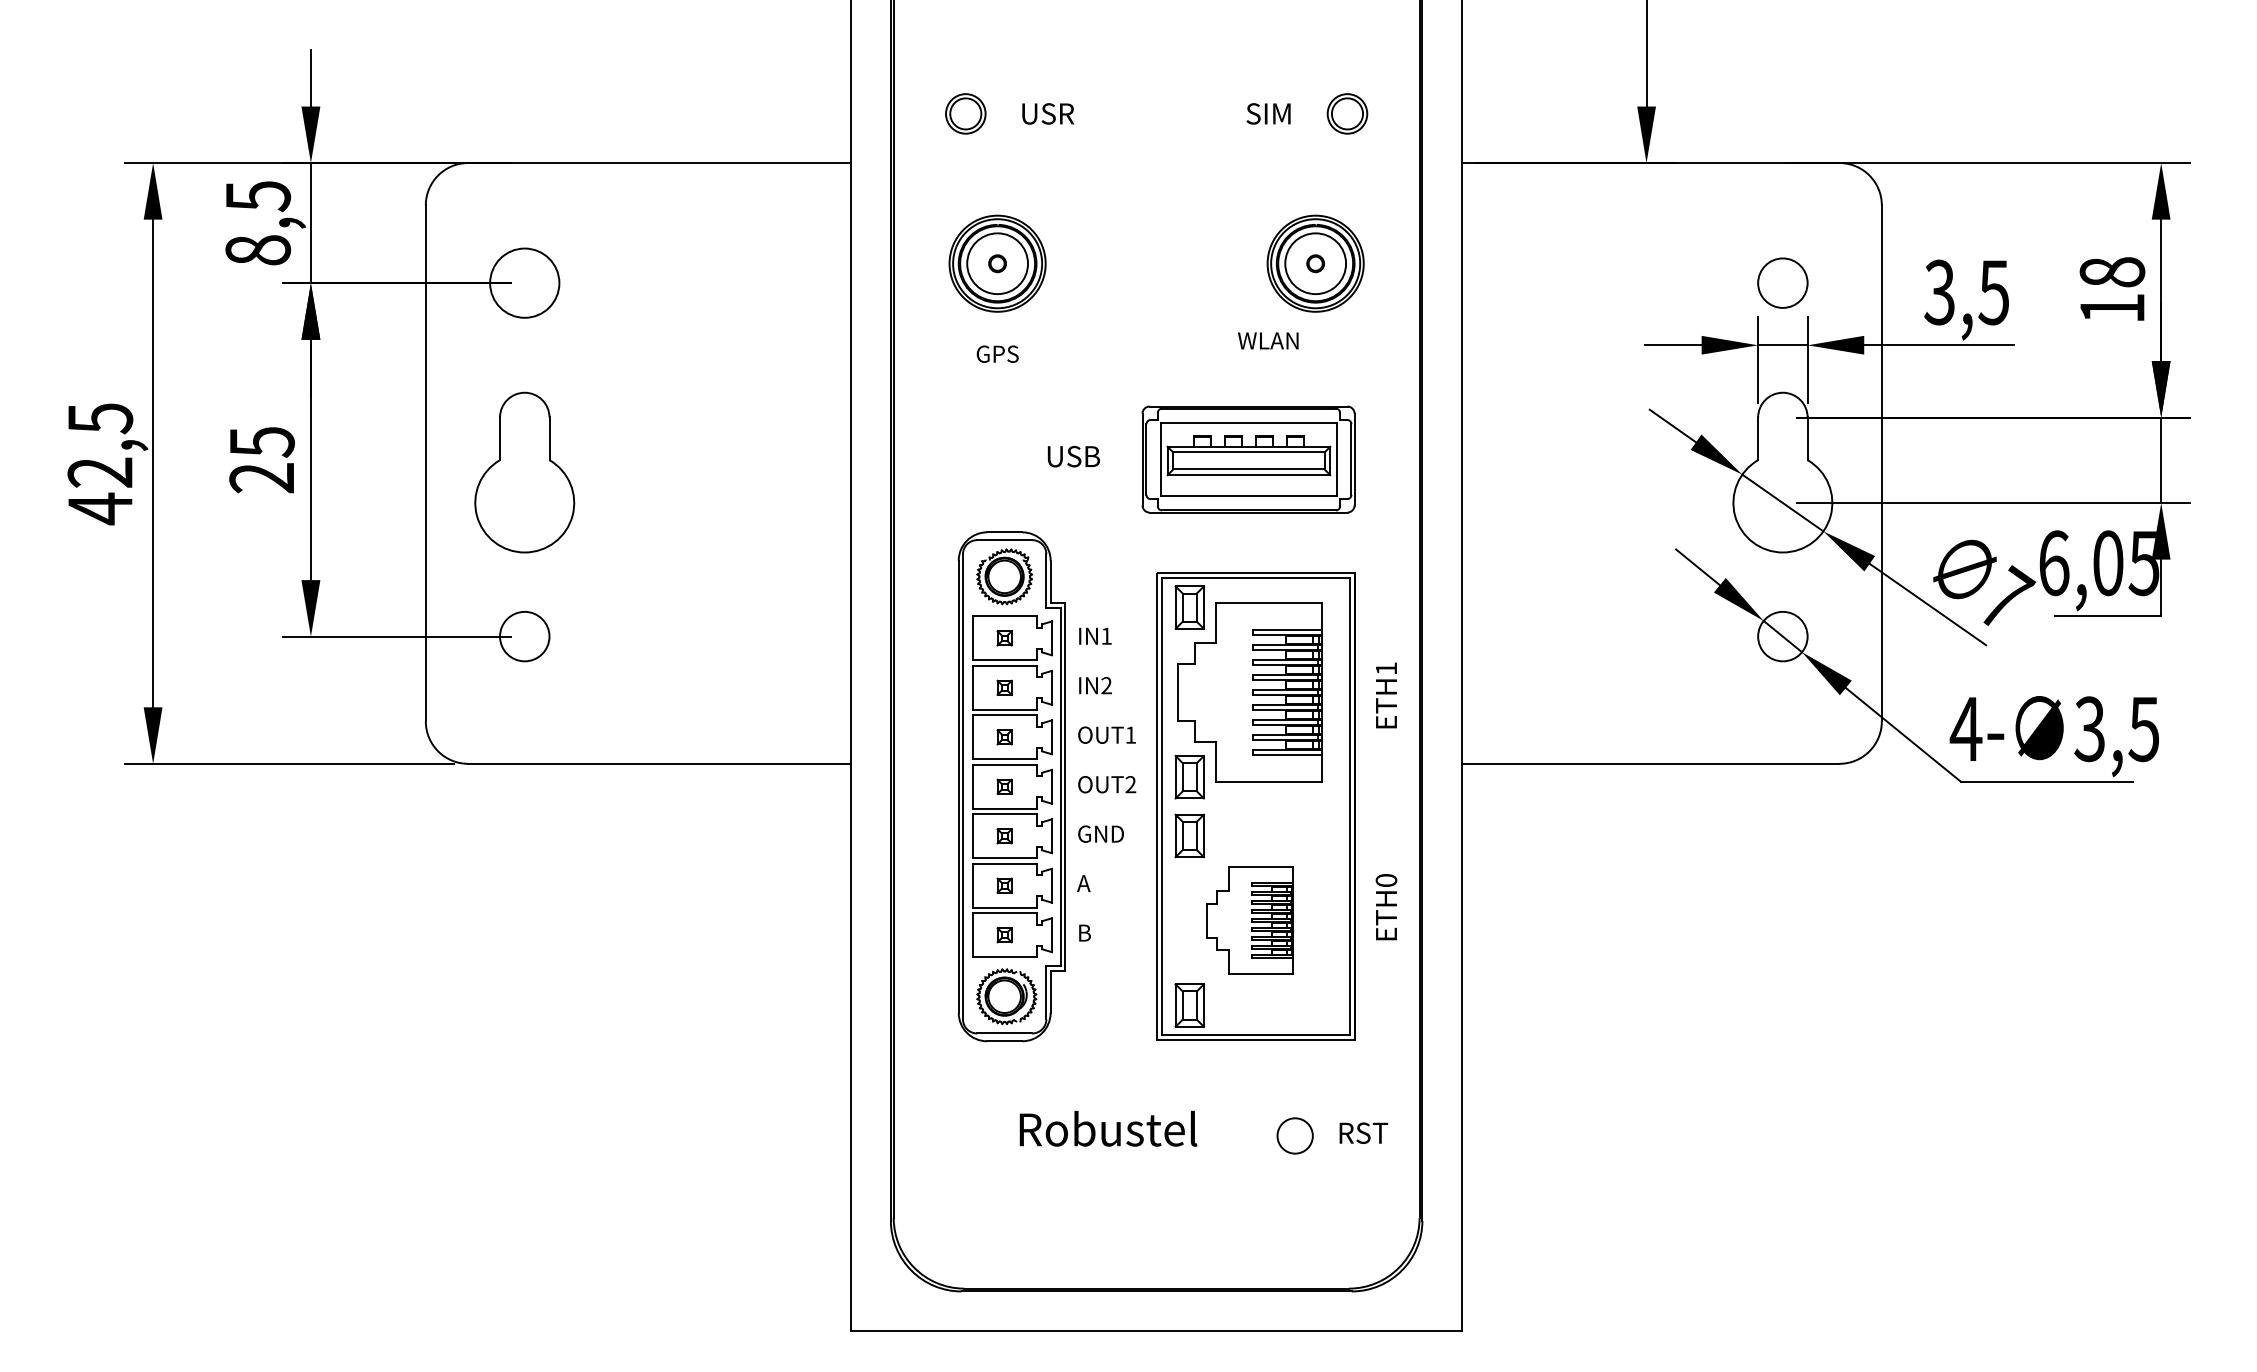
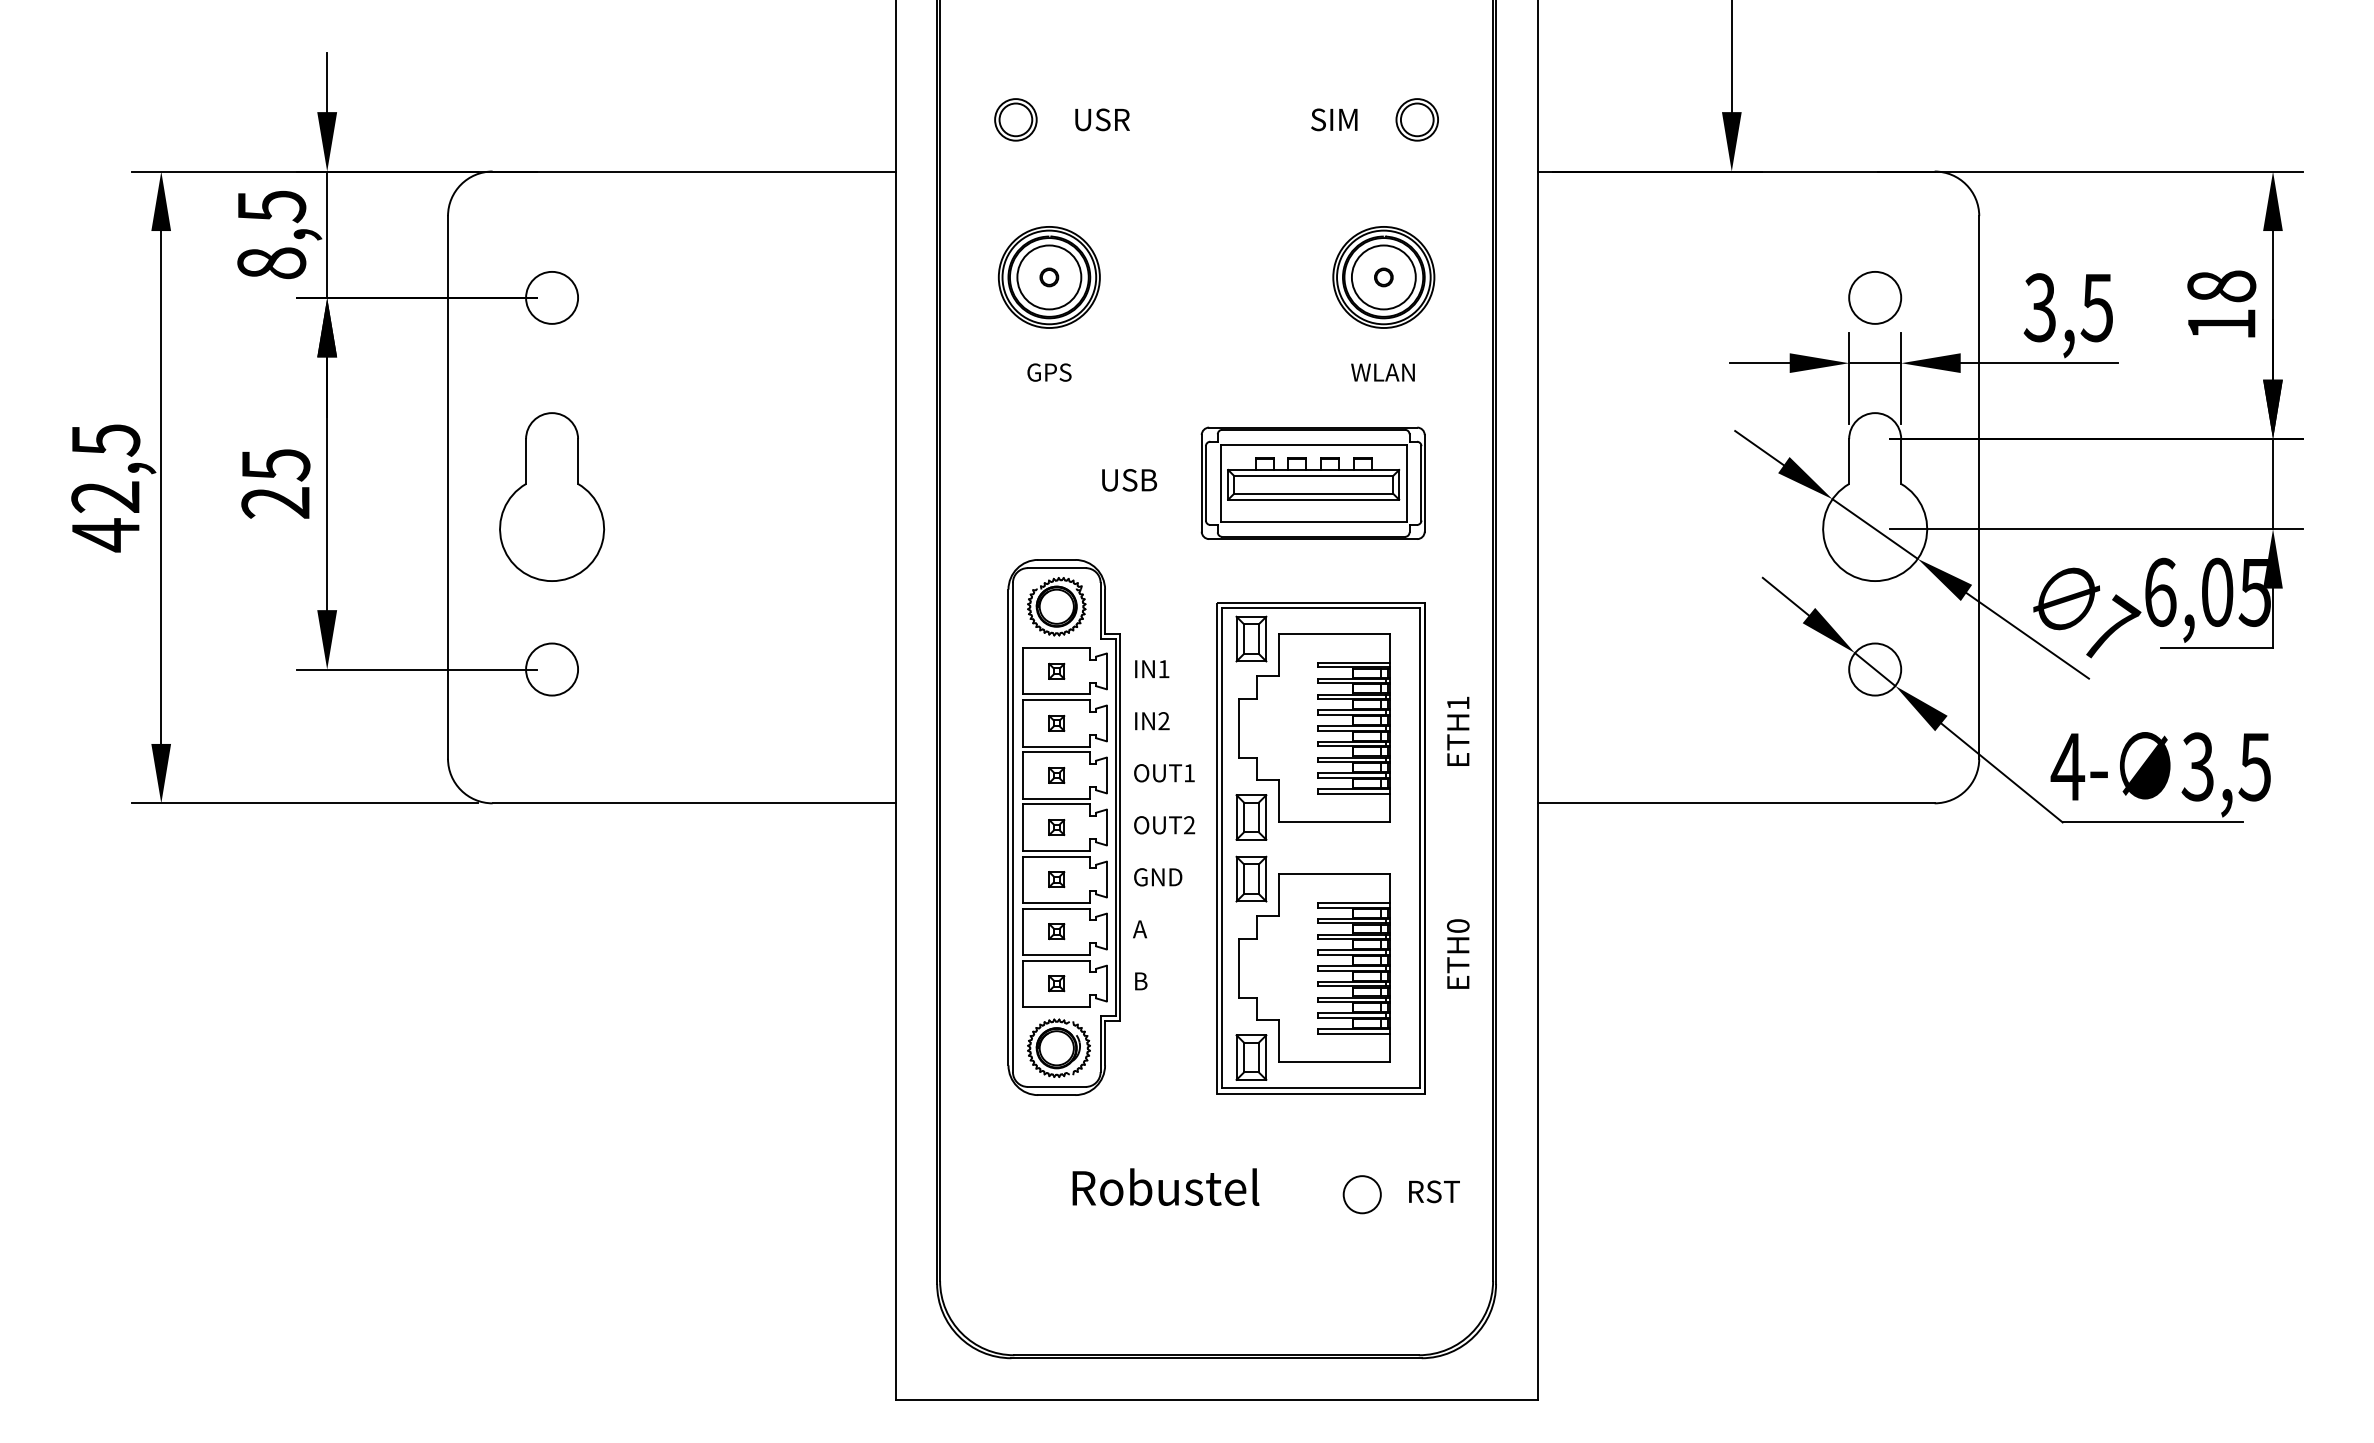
circle: (525, 282) -> (552, 297), size x0.71
text: (1267, 340) -> (1382, 372), moved
part: (1249, 919) -> (1314, 967), size x1.67

